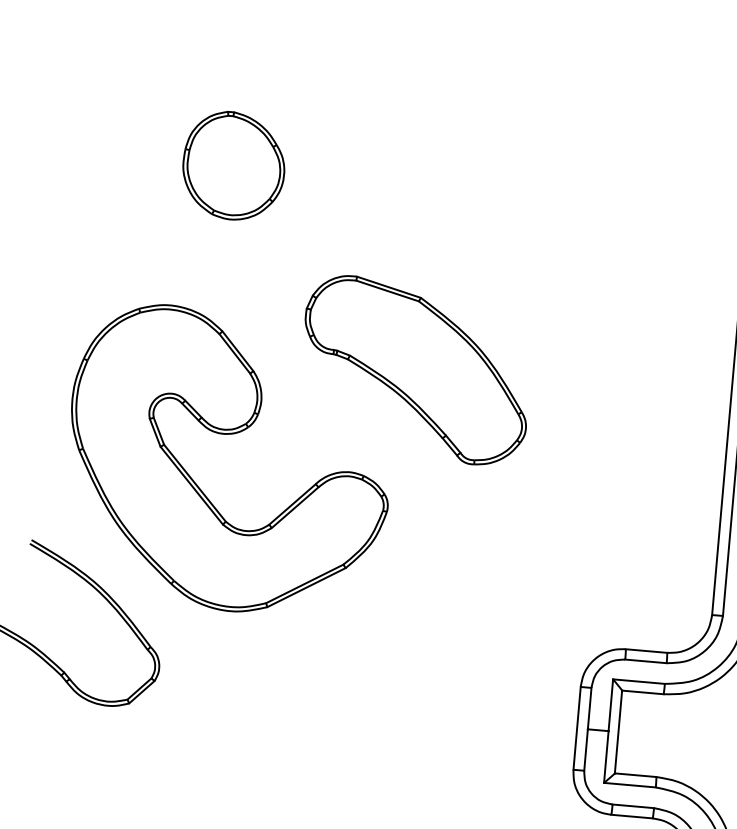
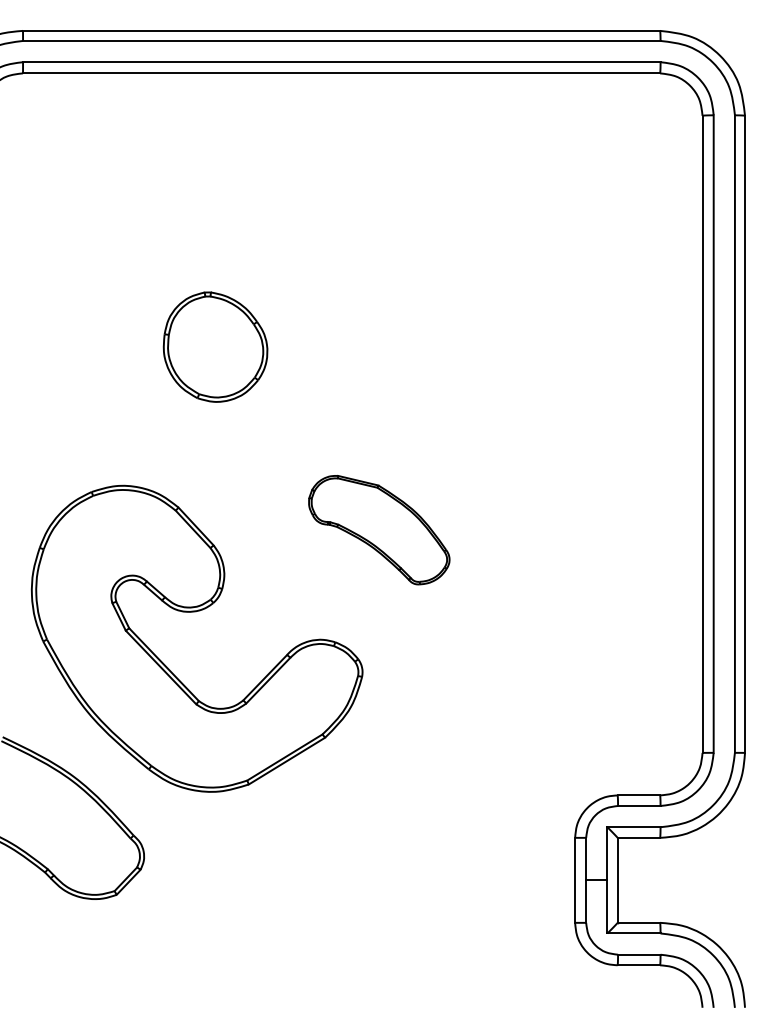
part: (233, 165) -> (215, 346), moved
part: (416, 369) -> (379, 529), size x0.6

